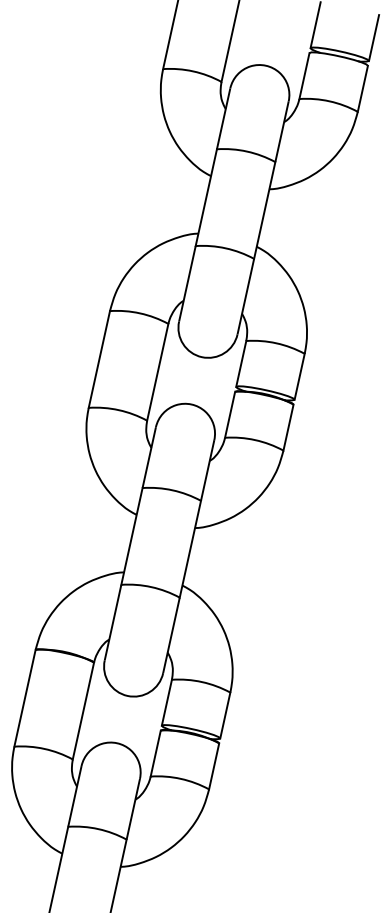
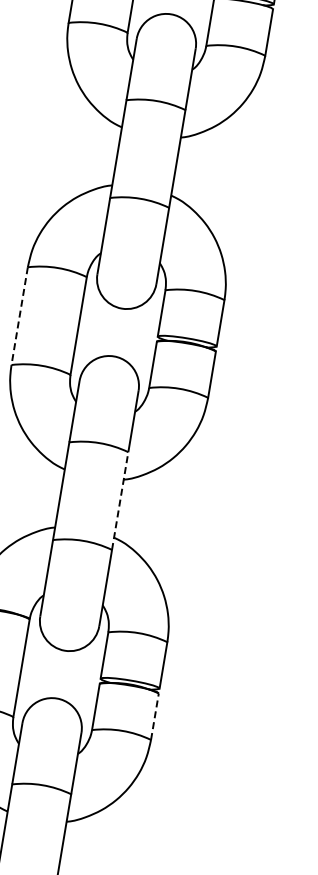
line: (99, 359) -> (19, 316), solid -> dashed
line: (190, 549) -> (120, 501), solid -> dashed
line: (214, 766) -> (155, 716), solid -> dashed

